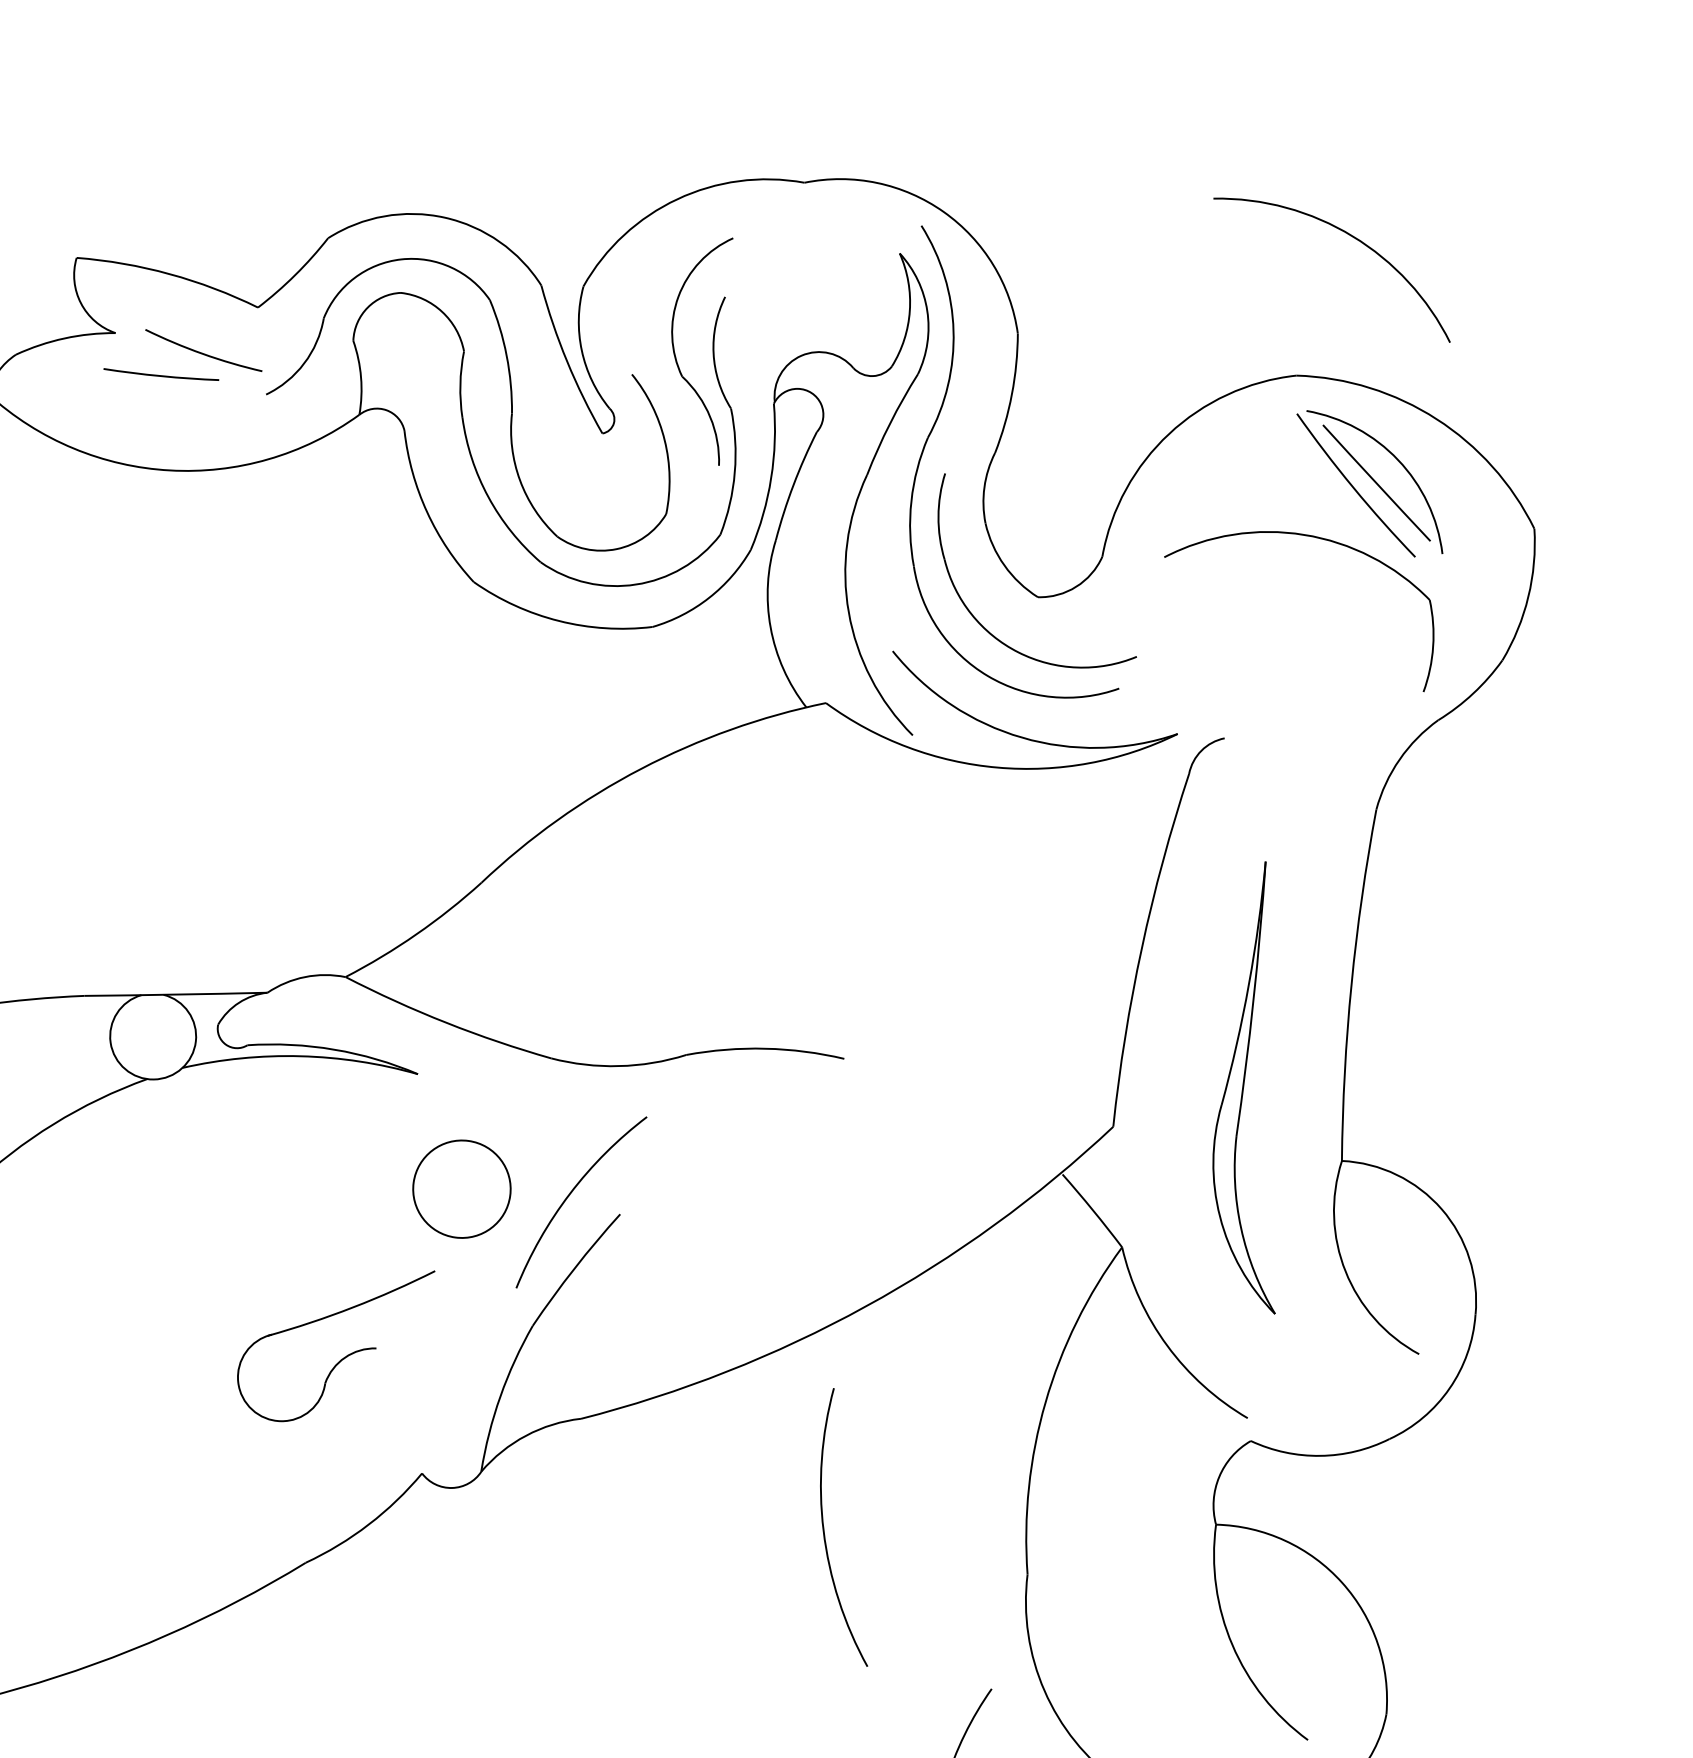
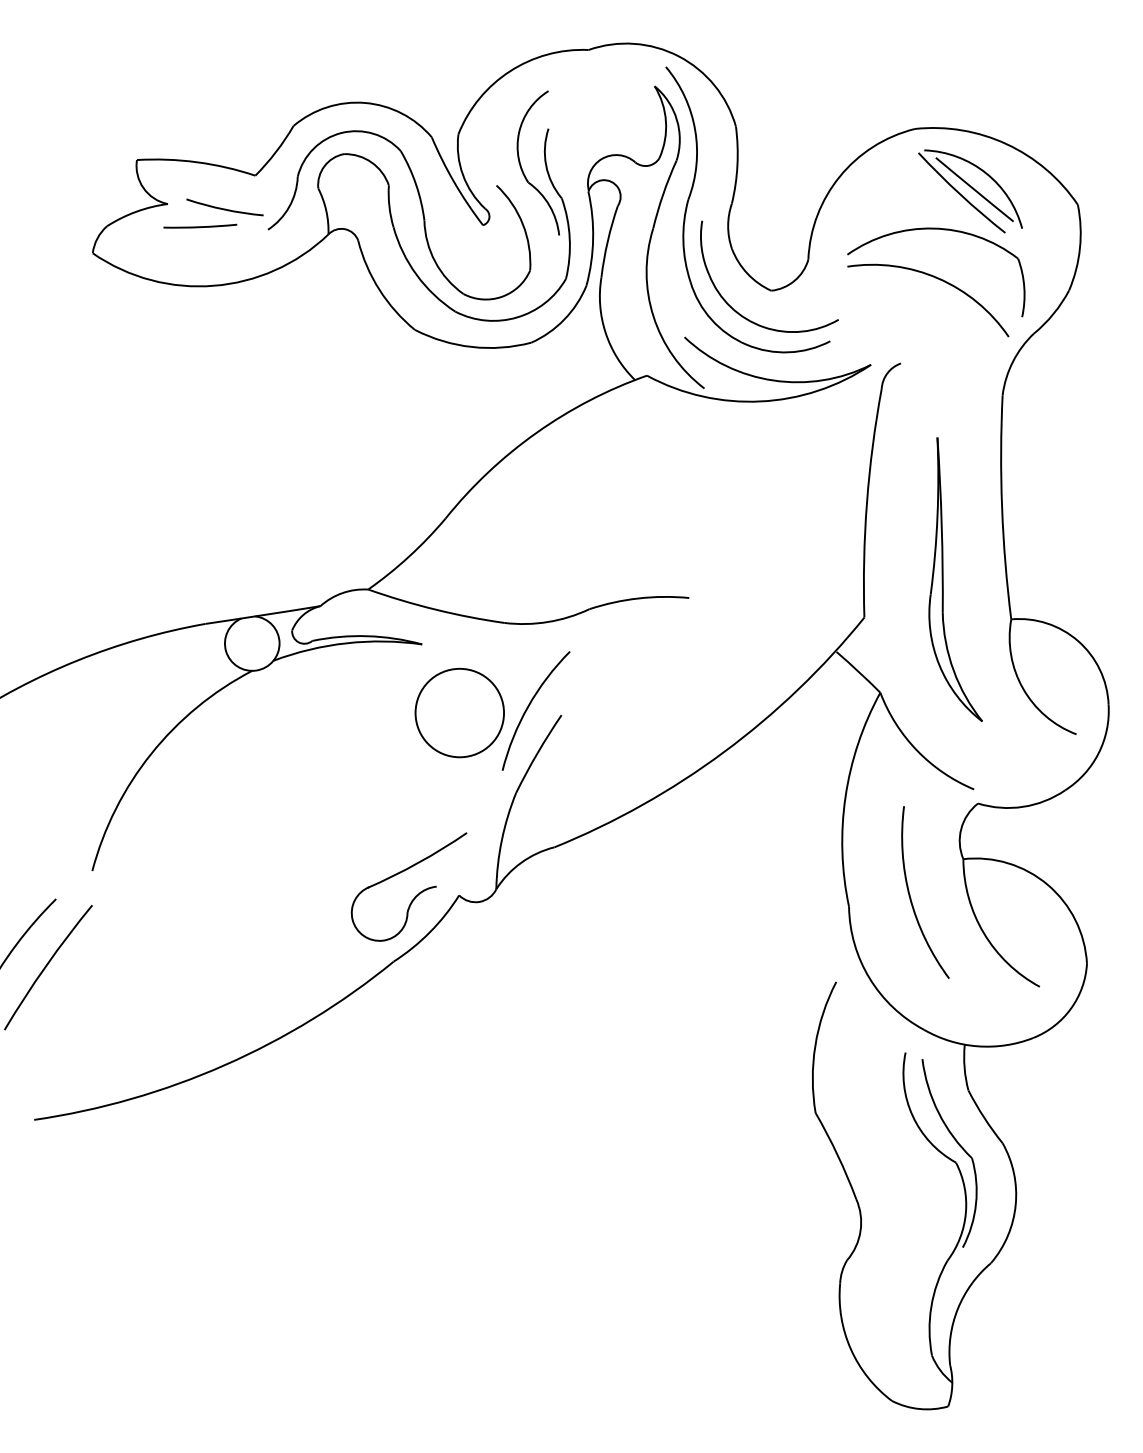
arc: (1351, 237) -> (937, 279), moved
circle: (461, 1188) -> (459, 712), size x1.43
part: (341, 1357) -> (415, 895), moved
arc: (825, 1527) -> (910, 894), moved

